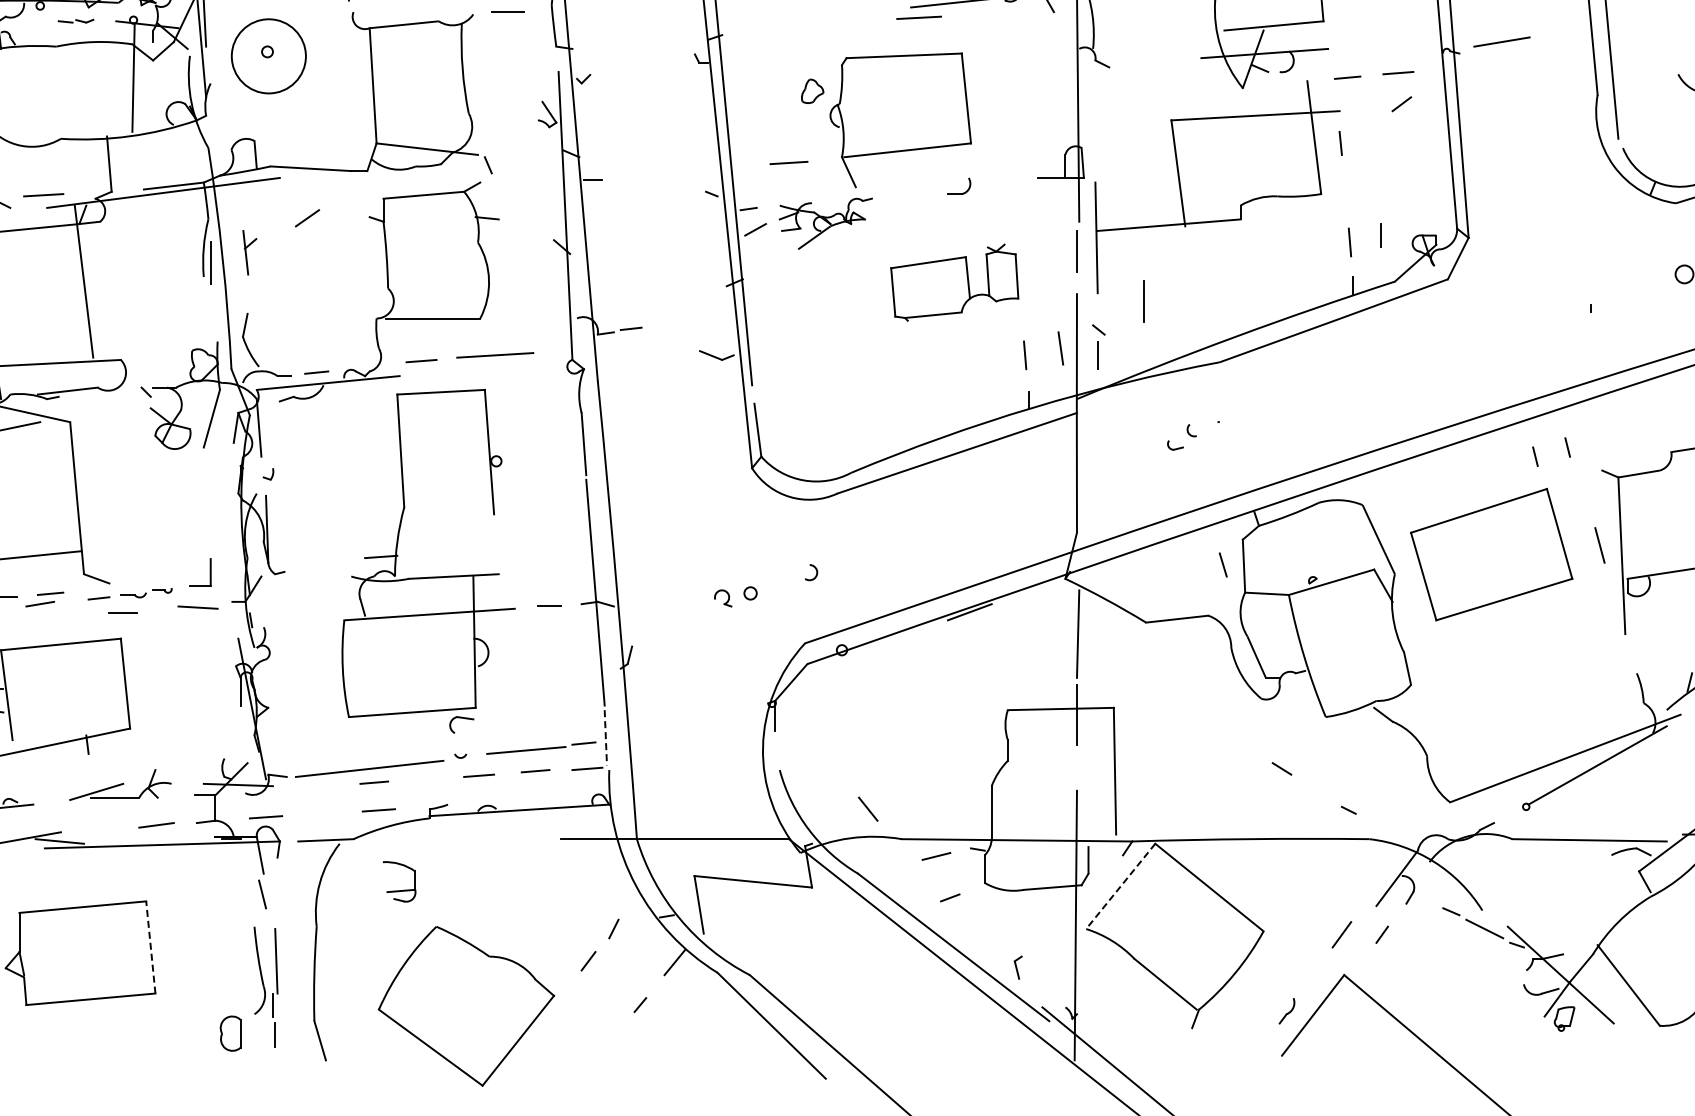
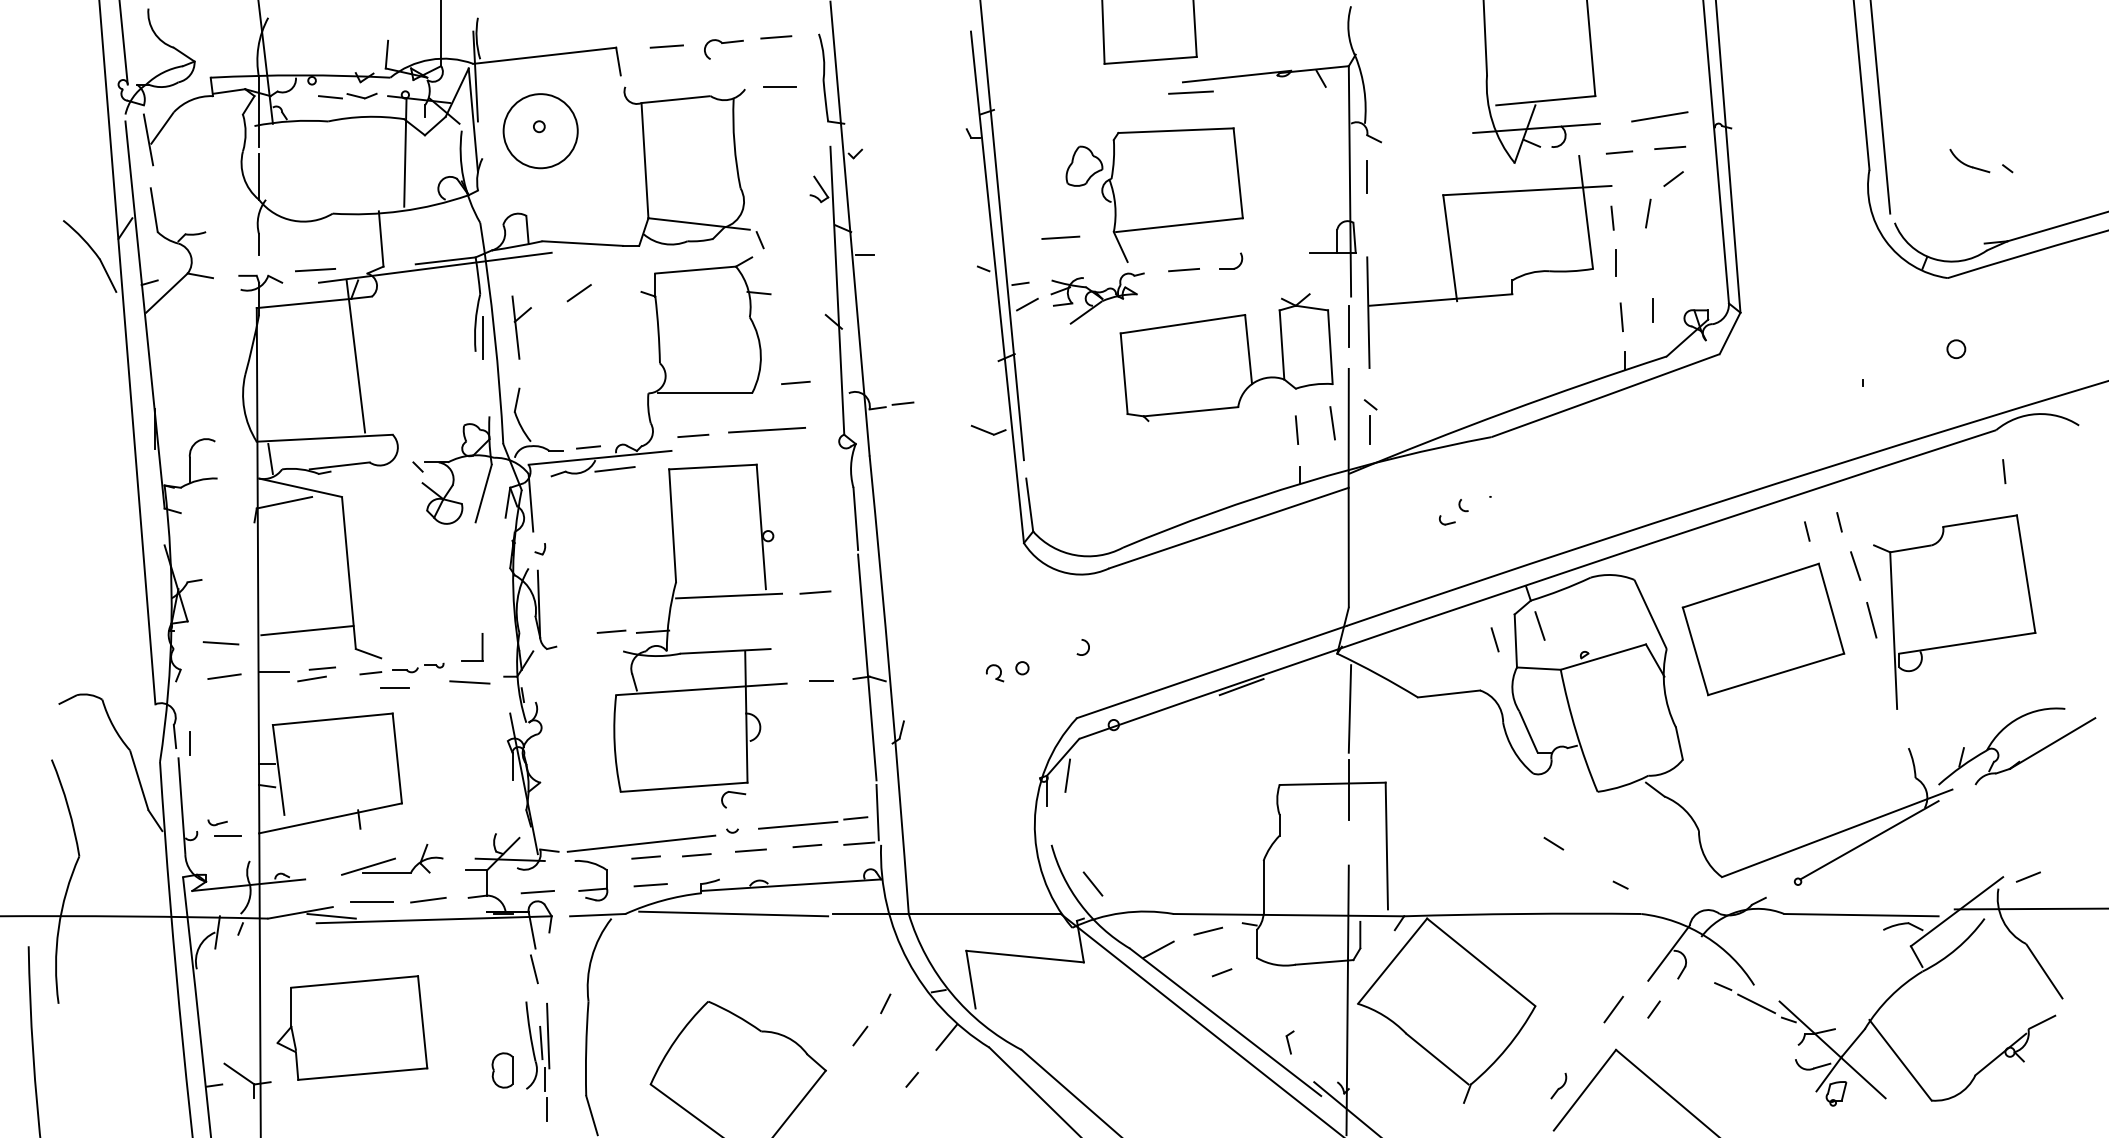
part: (75, 20) -> (347, 95), size x1.67
line: (1501, 41) -> (1659, 116), moved
part: (812, 90) -> (1084, 165), size x1.67
line: (1095, 101) -> (1367, 176), added
line: (1376, 138) -> (1648, 213), added
line: (1344, 187) -> (1616, 262), added
line: (912, 194) -> (1184, 269), added
part: (249, 252) -> (521, 327), size x1.43
part: (954, 282) -> (1226, 357), size x1.67
line: (1143, 301) -> (1415, 376), removed
line: (523, 307) -> (795, 382), added
line: (342, 394) -> (614, 469), added
line: (1583, 490) -> (1855, 565), added
line: (543, 517) -> (815, 592), added
line: (457, 520) -> (729, 595), added
line: (1267, 550) -> (1539, 625), added
line: (339, 556) -> (611, 631), added
line: (795, 700) -> (1067, 775), added
line: (605, 737) -> (877, 812), dashed -> solid
line: (424, 780) -> (696, 855), added
line: (867, 808) -> (1092, 883), moved
line: (99, 826) -> (371, 901), added
line: (461, 838) -> (733, 913), added
line: (886, 874) -> (1158, 949), added
line: (1120, 886) -> (1392, 961), dashed -> solid
part: (401, 889) -> (593, 888), moved
line: (150, 946) -> (422, 1021), dashed -> solid
line: (269, 967) -> (541, 1042), added
part: (230, 1033) -> (502, 1070), moved

